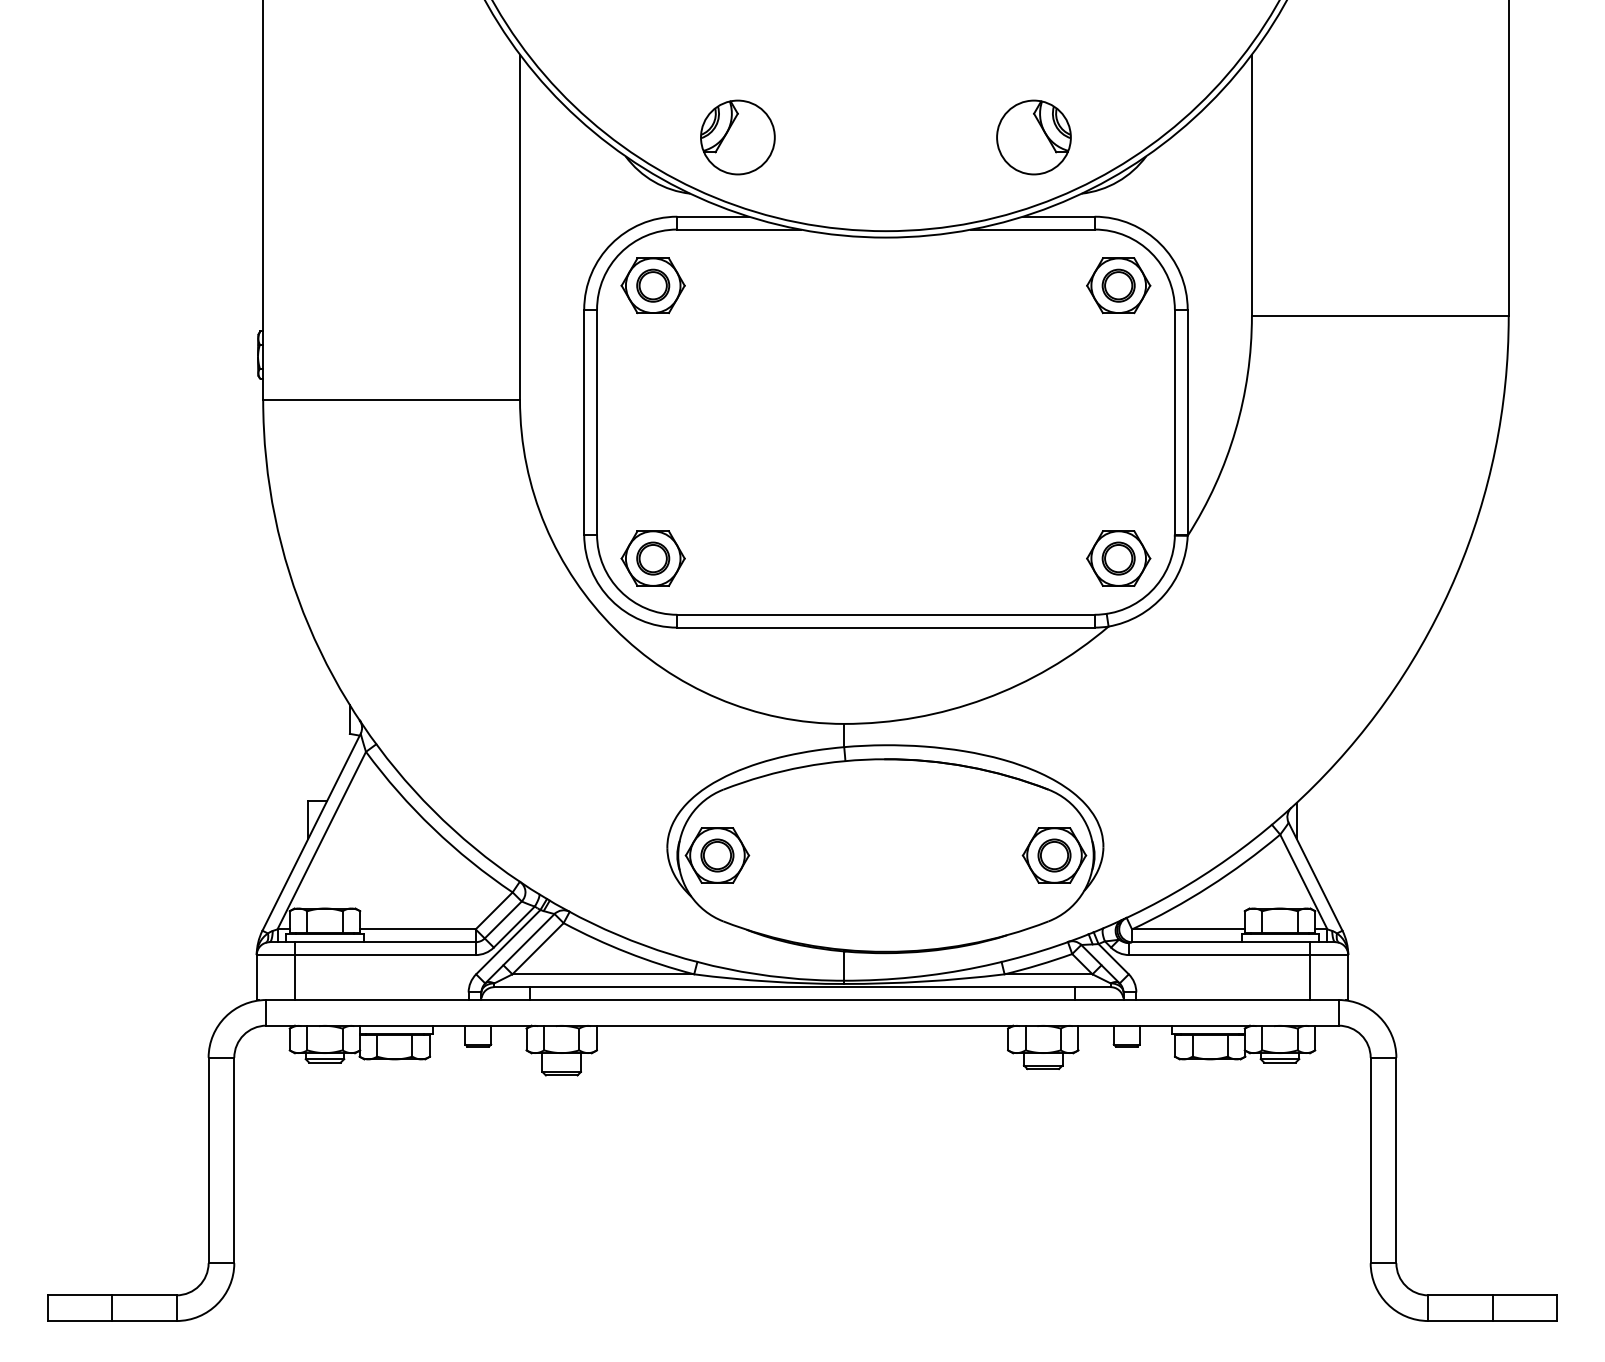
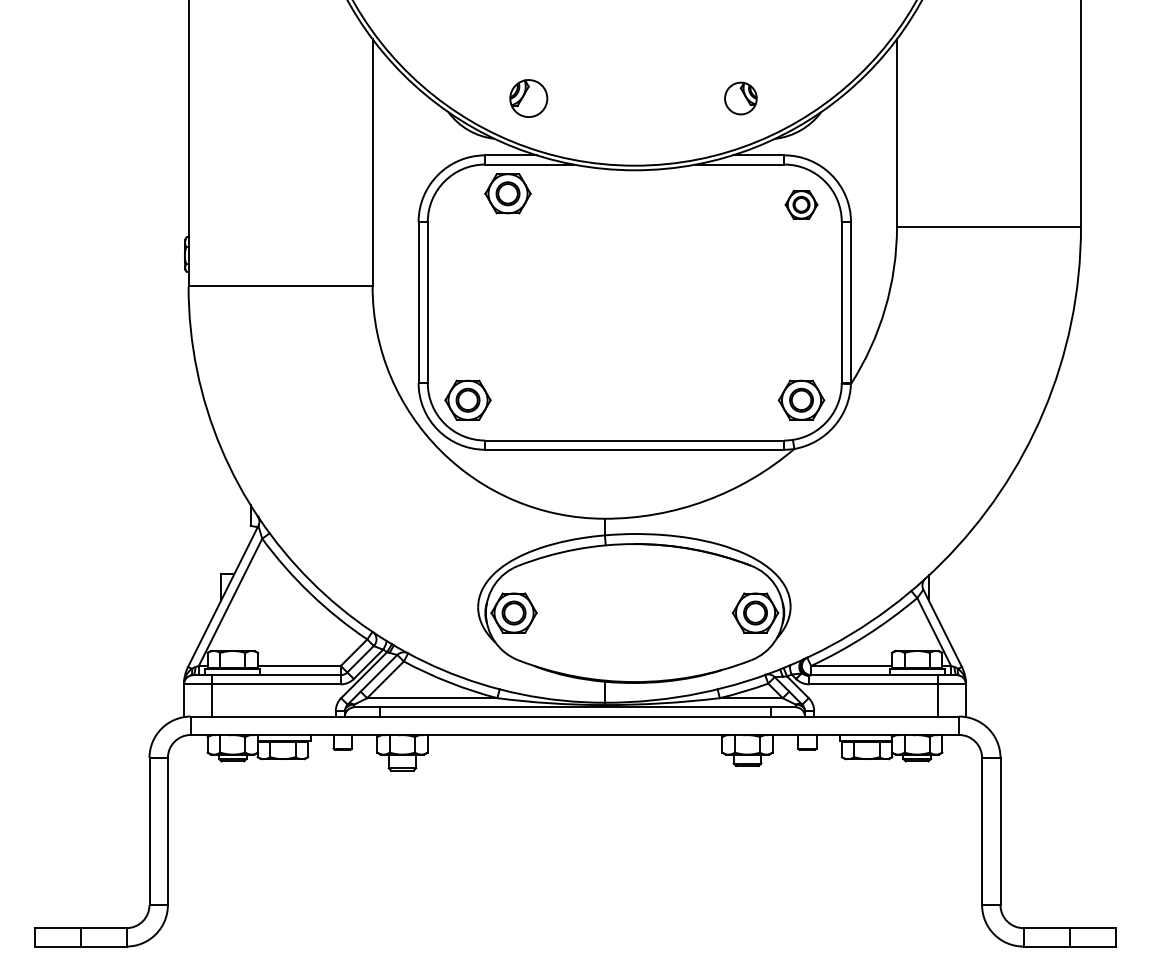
part: (737, 137) -> (528, 98), size x0.7
part: (1033, 137) -> (740, 98), size x0.6
part: (652, 285) -> (507, 193), moved
part: (1118, 285) -> (801, 204), size x0.7

